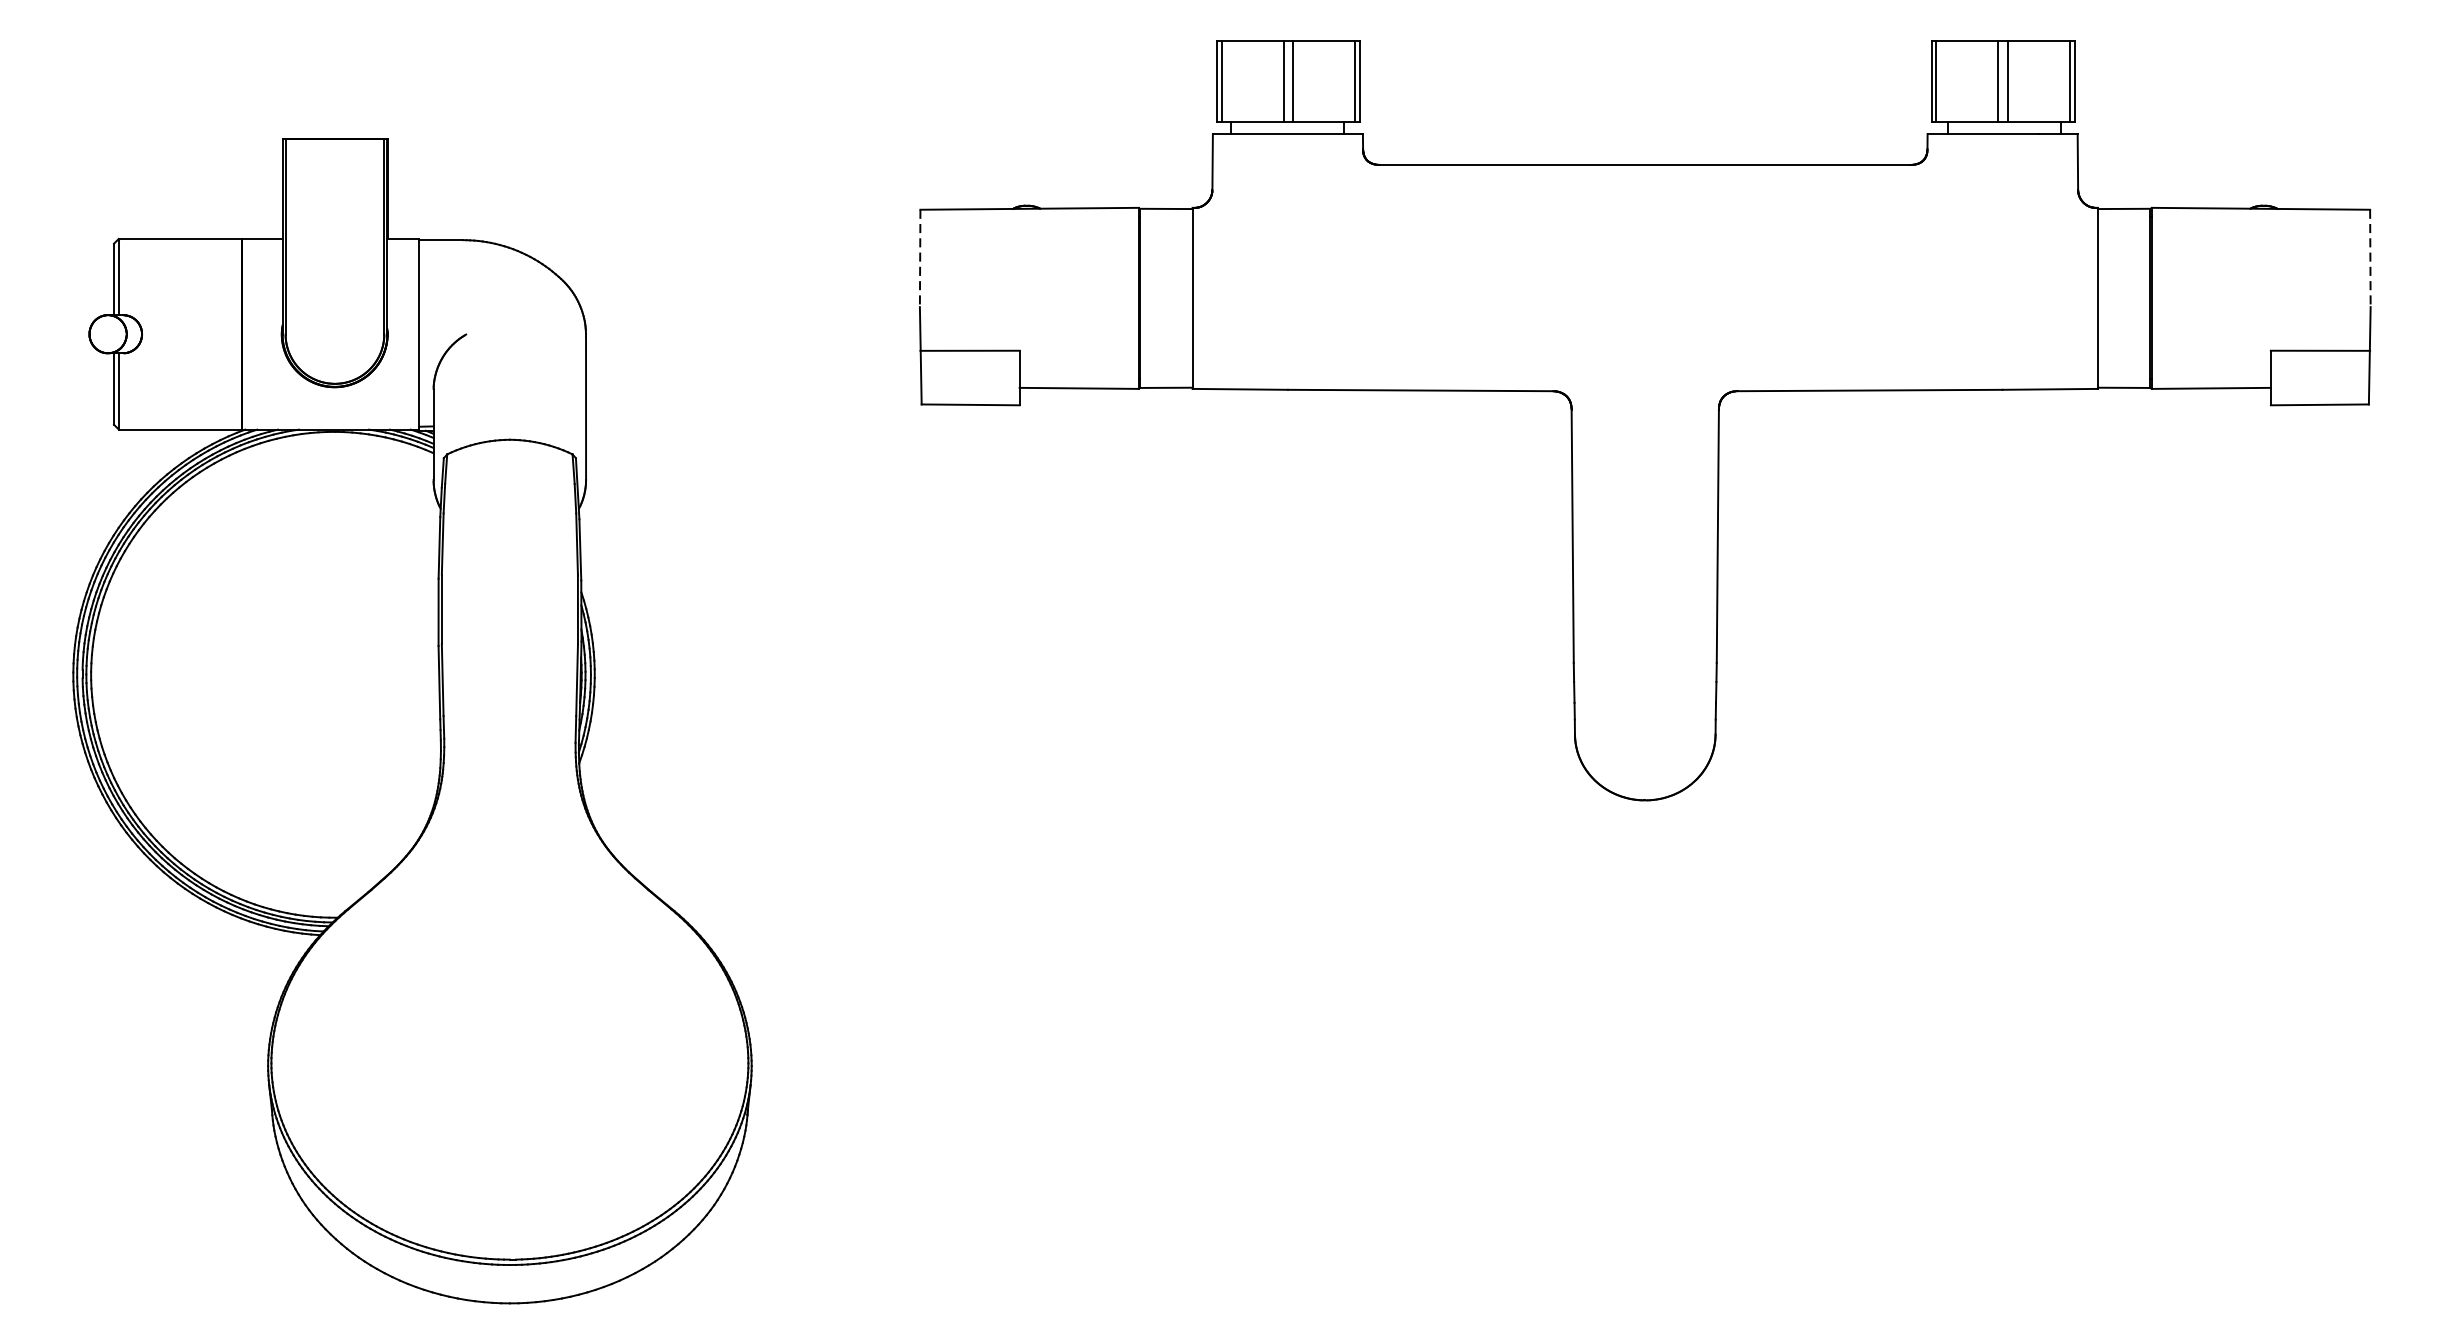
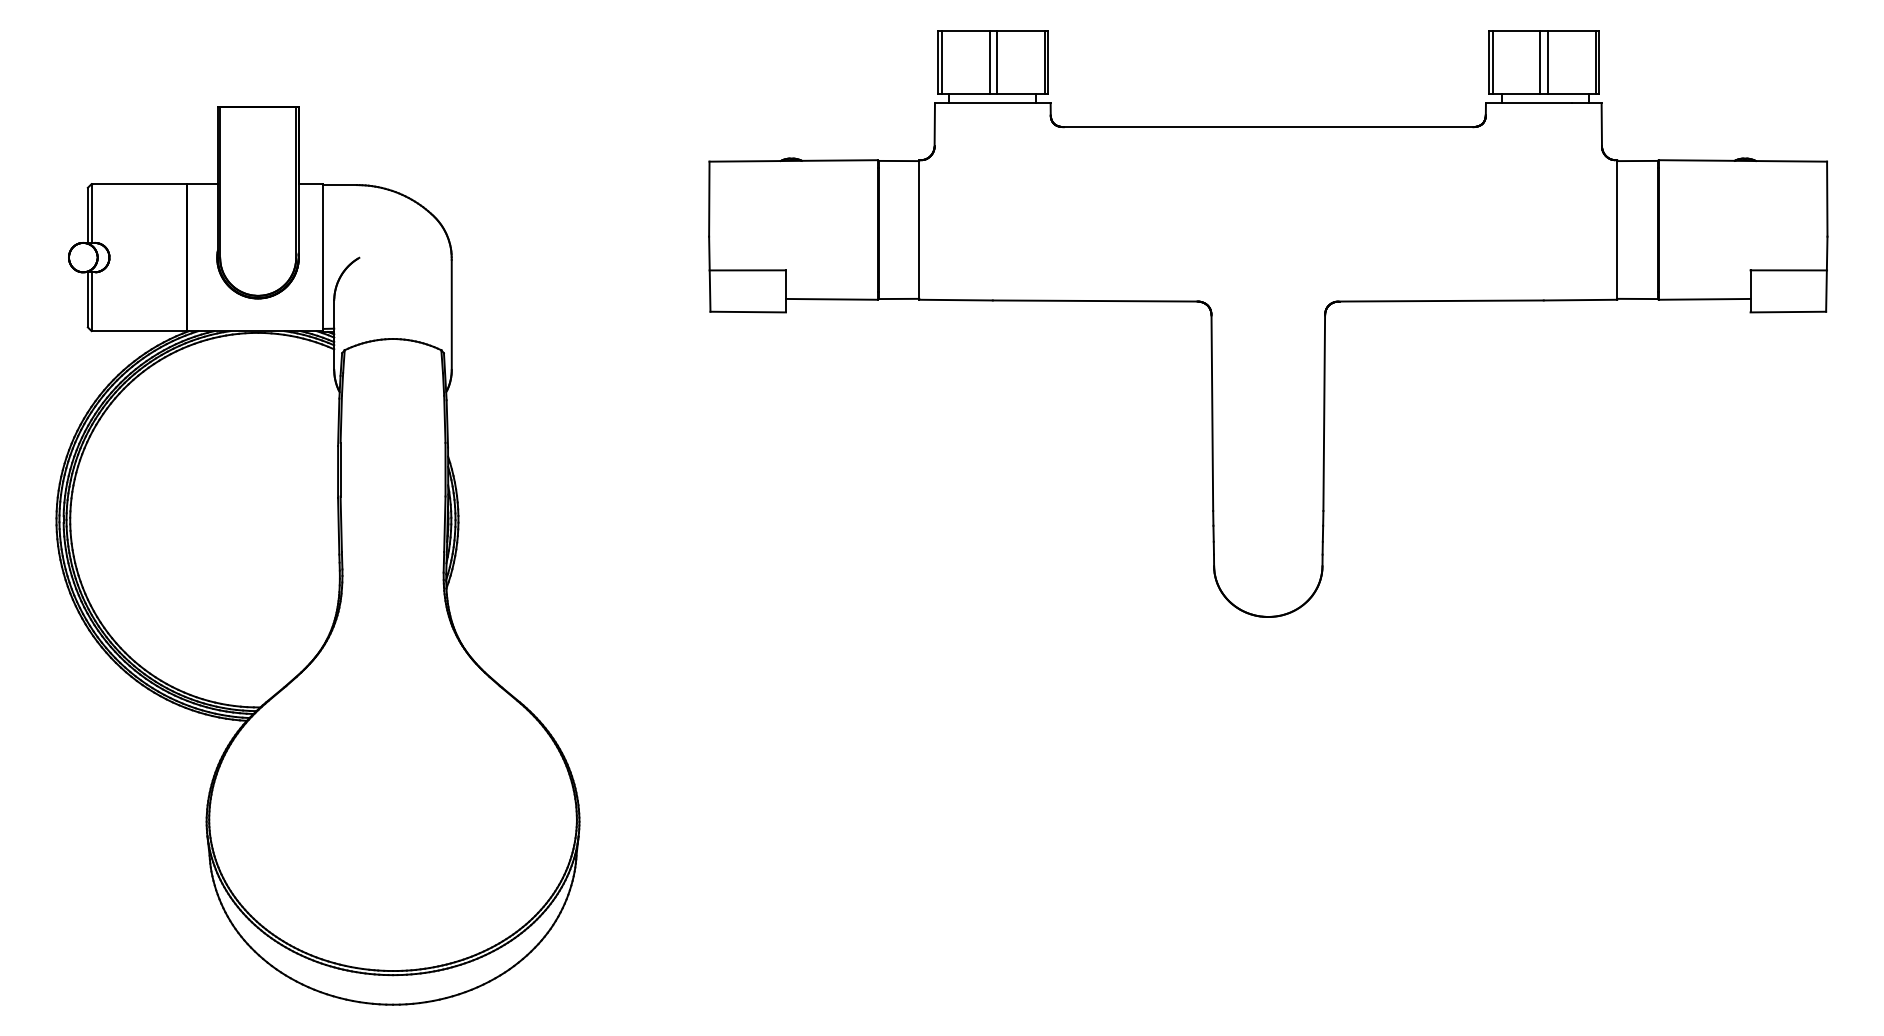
line: (920, 258) -> (709, 199), dashed -> solid
line: (2370, 258) -> (1827, 199), dashed -> solid

